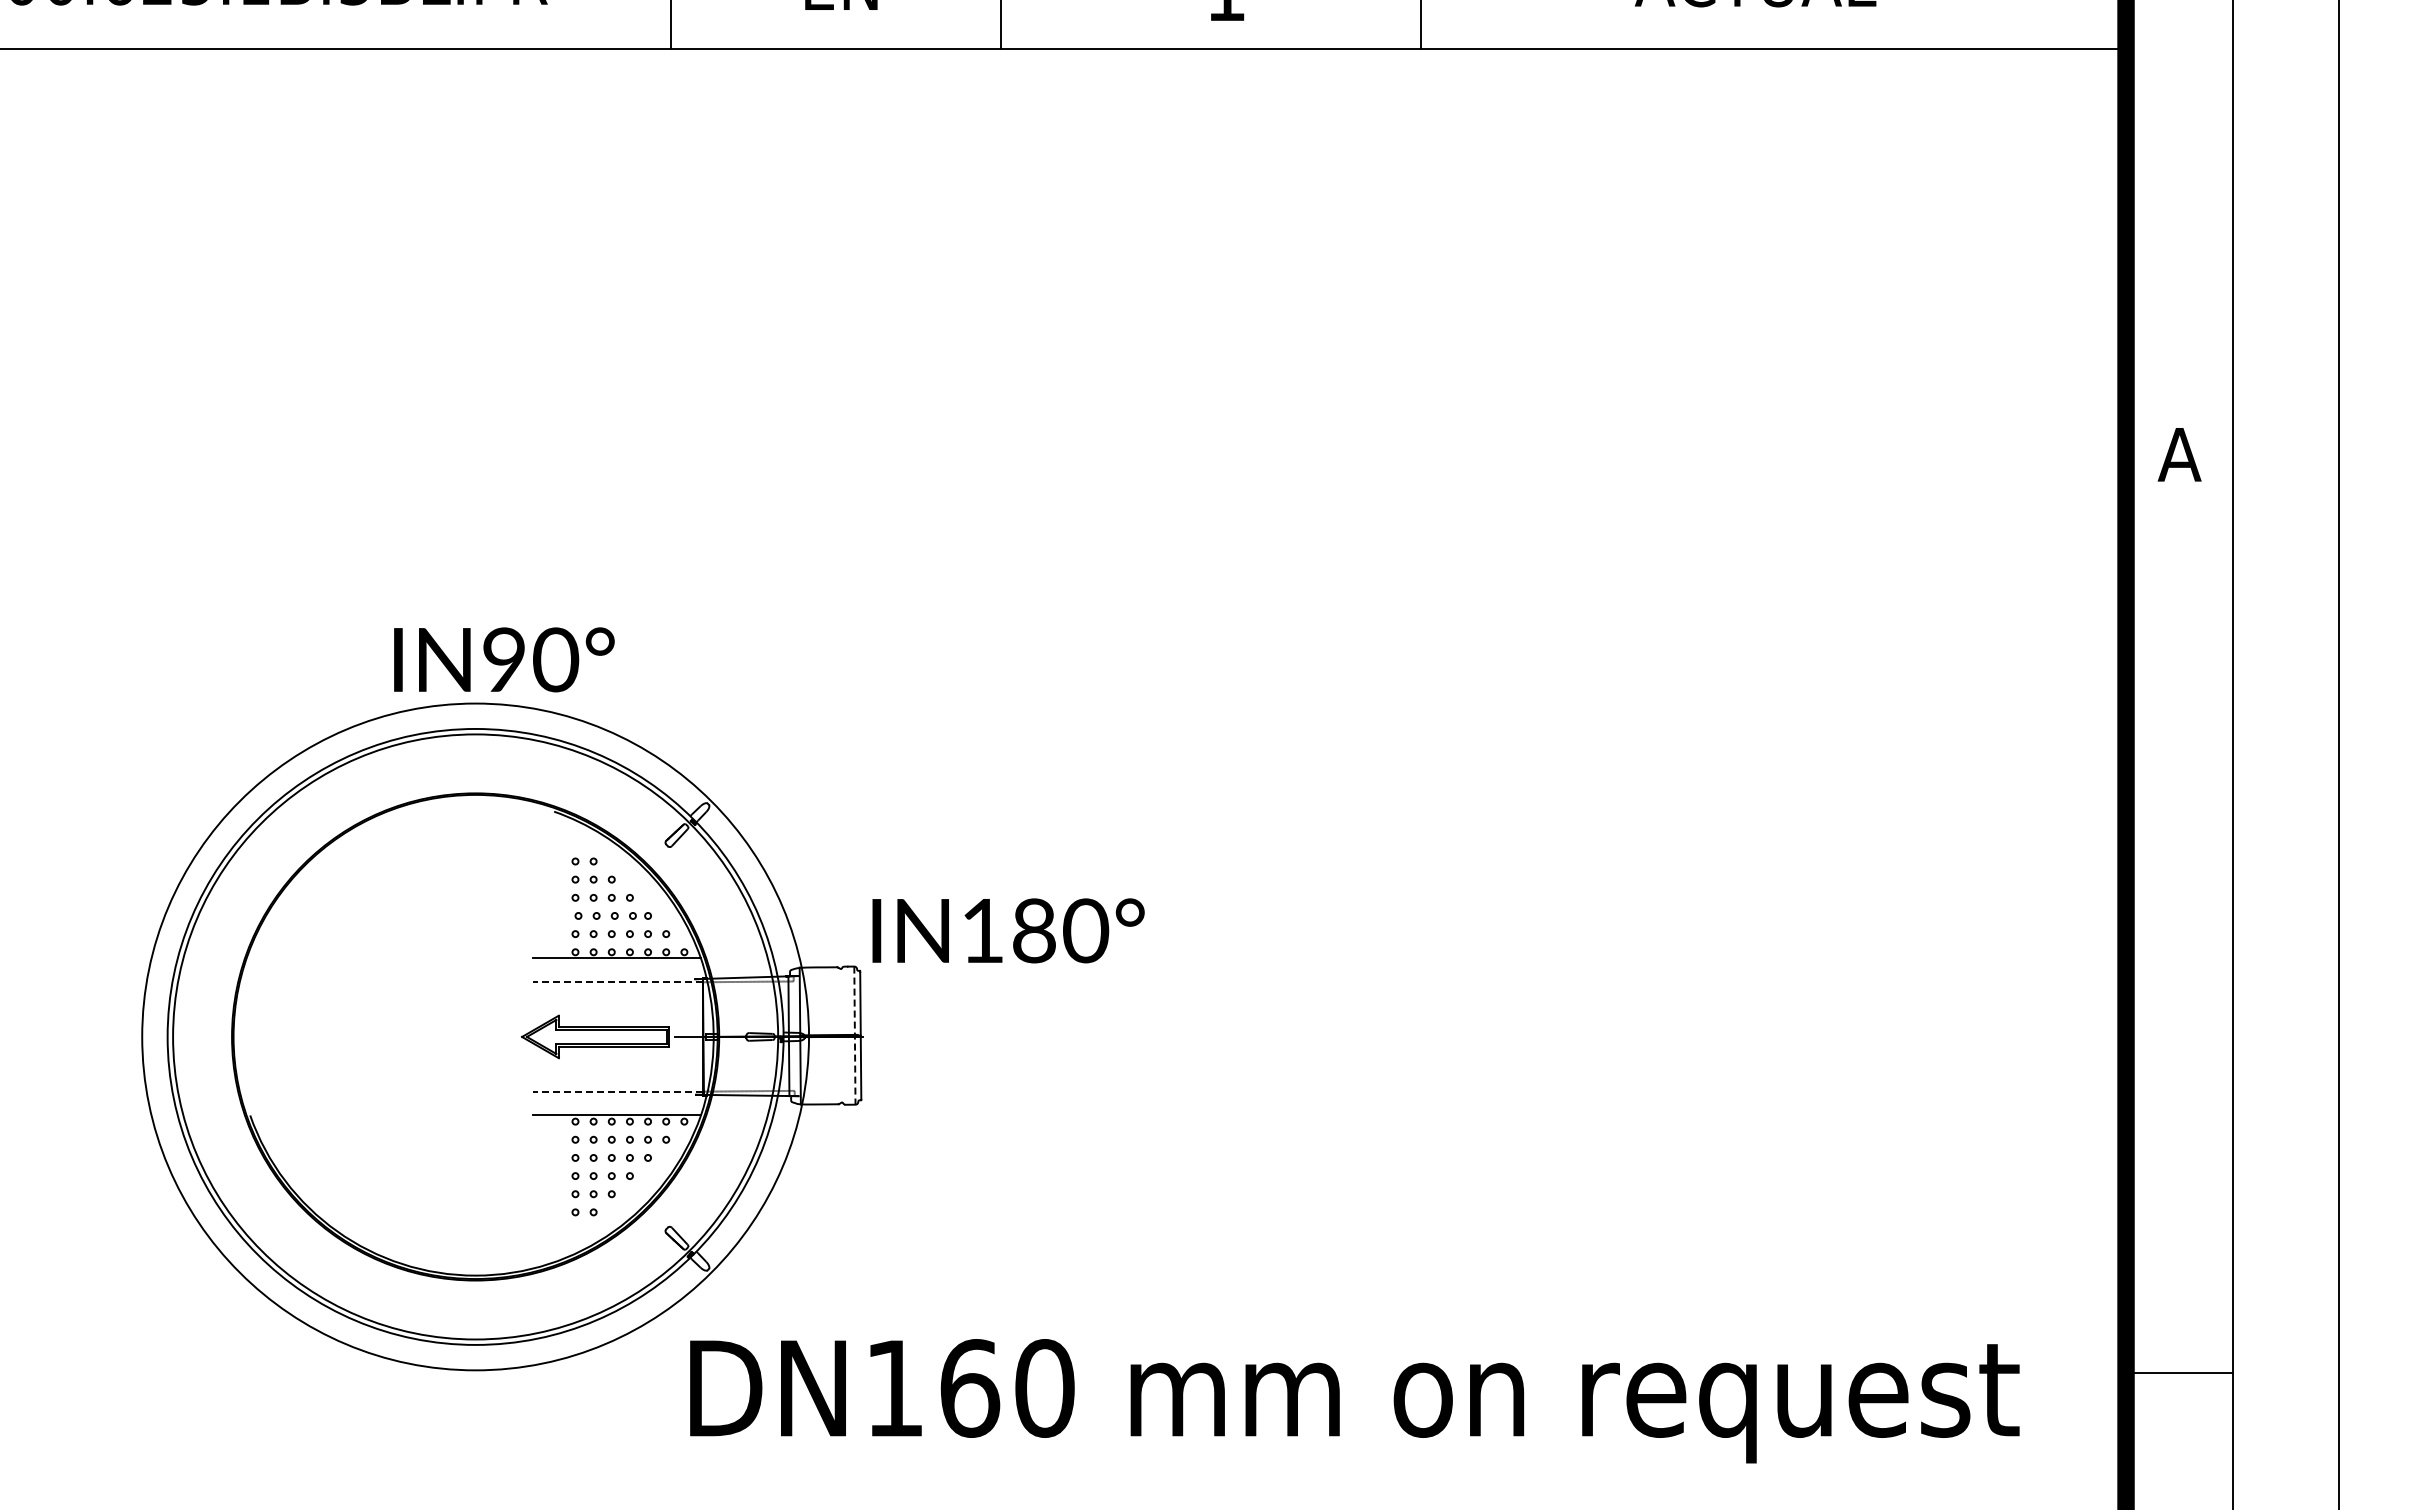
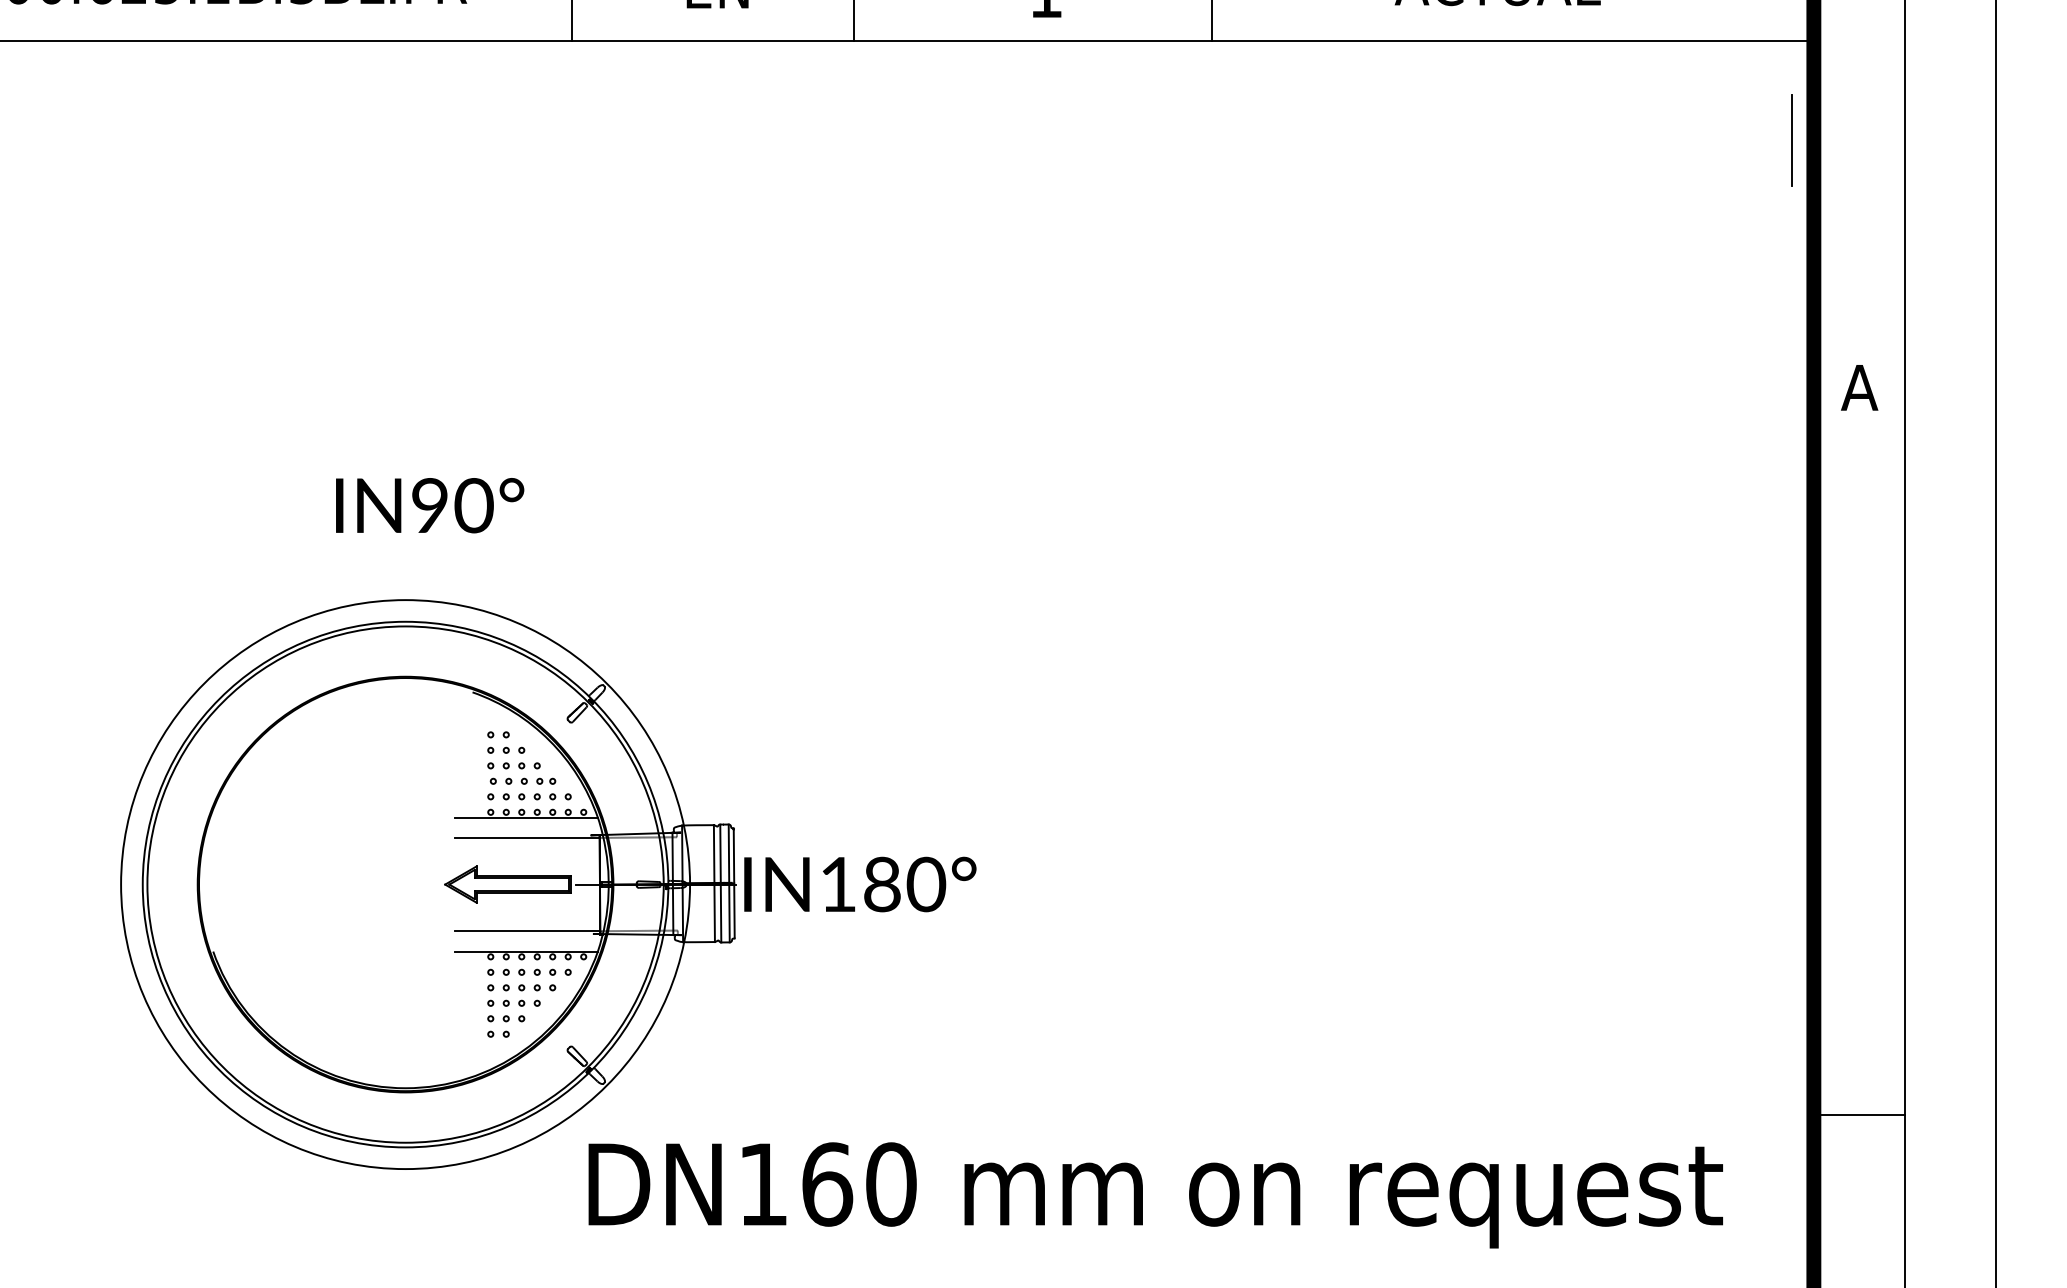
line: (2100, 164) -> (1792, 140), added
text: (504, 659) -> (430, 505), moved
text: (1008, 930) -> (860, 884), moved
line: (618, 982) -> (527, 838), dashed -> solid
line: (837, 1035) -> (714, 883), added
line: (844, 1035) -> (720, 883), added
line: (854, 1036) -> (728, 884), dashed -> solid
line: (618, 1091) -> (527, 931), dashed -> solid
line: (2179, 1373) -> (1859, 1115), moved

